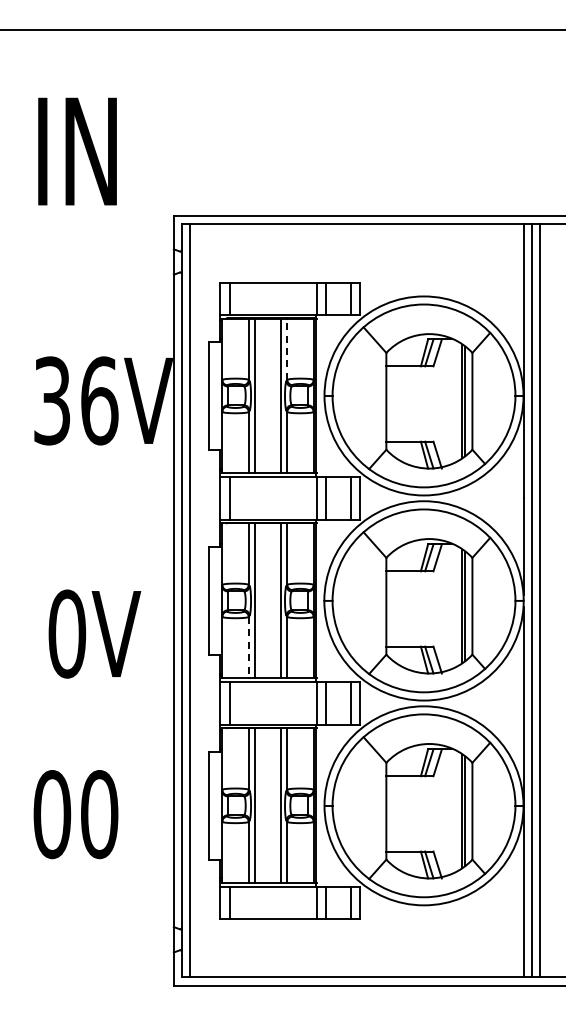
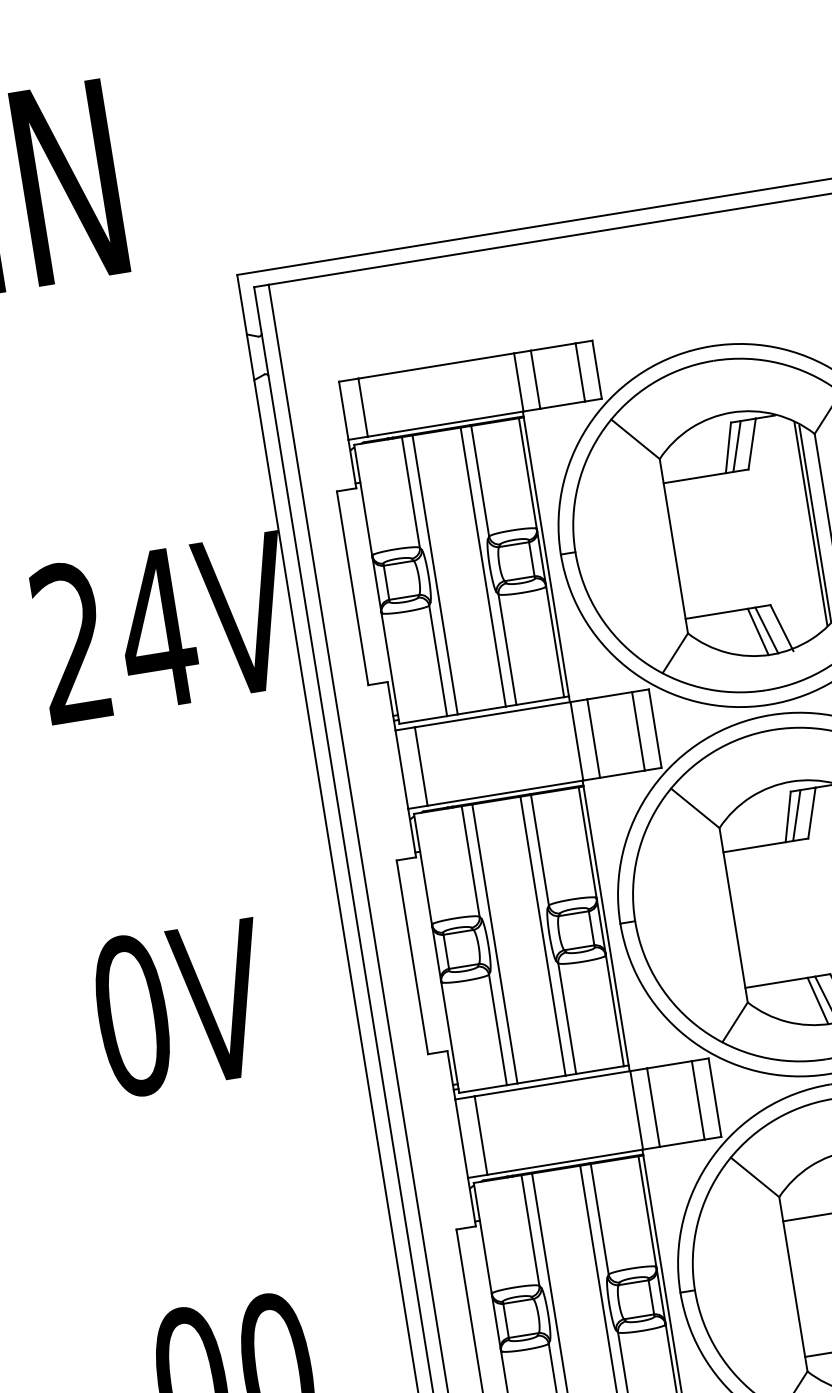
line: (287, 349) -> (480, 481), dashed -> solid
text: (76, 400) -> (115, 635), 36V -> 24V
text: (94, 633) -> (181, 1006), moved
line: (248, 647) -> (497, 1029), dashed -> solid

